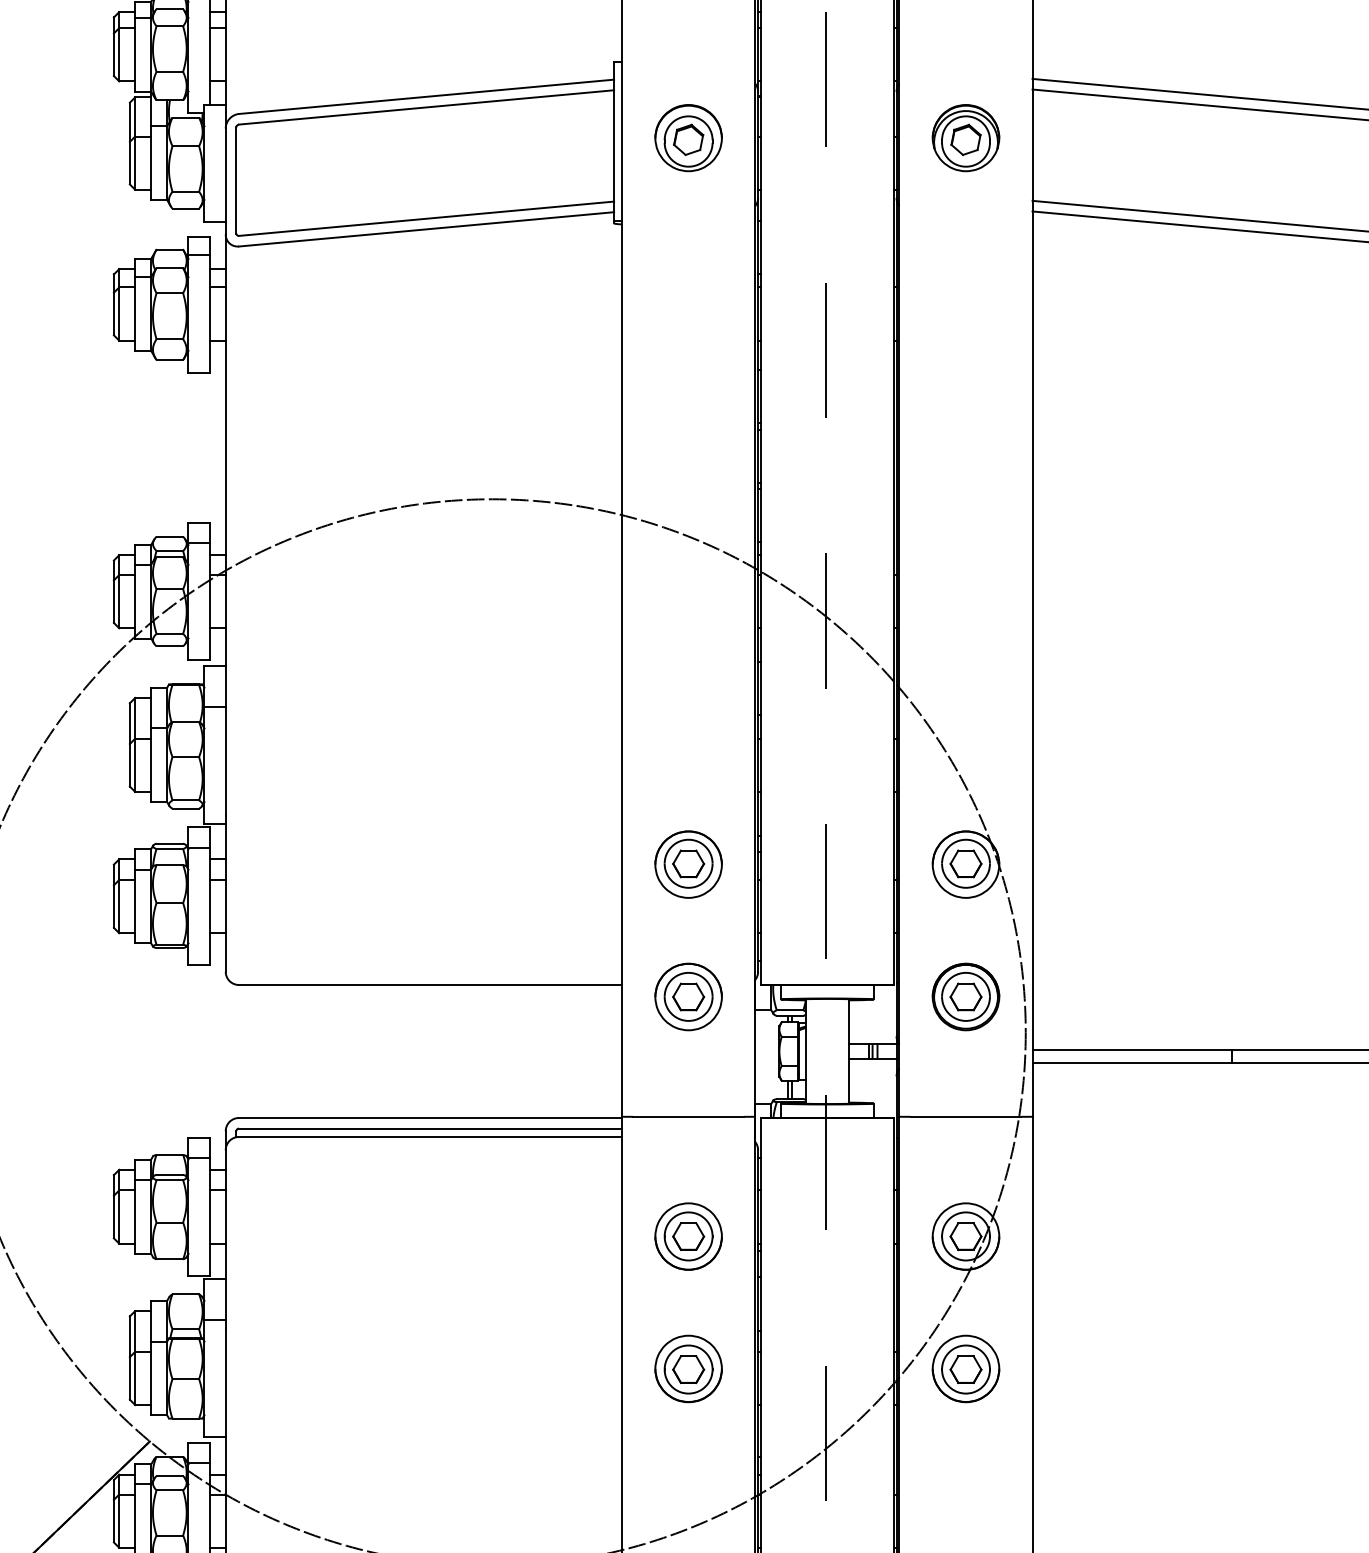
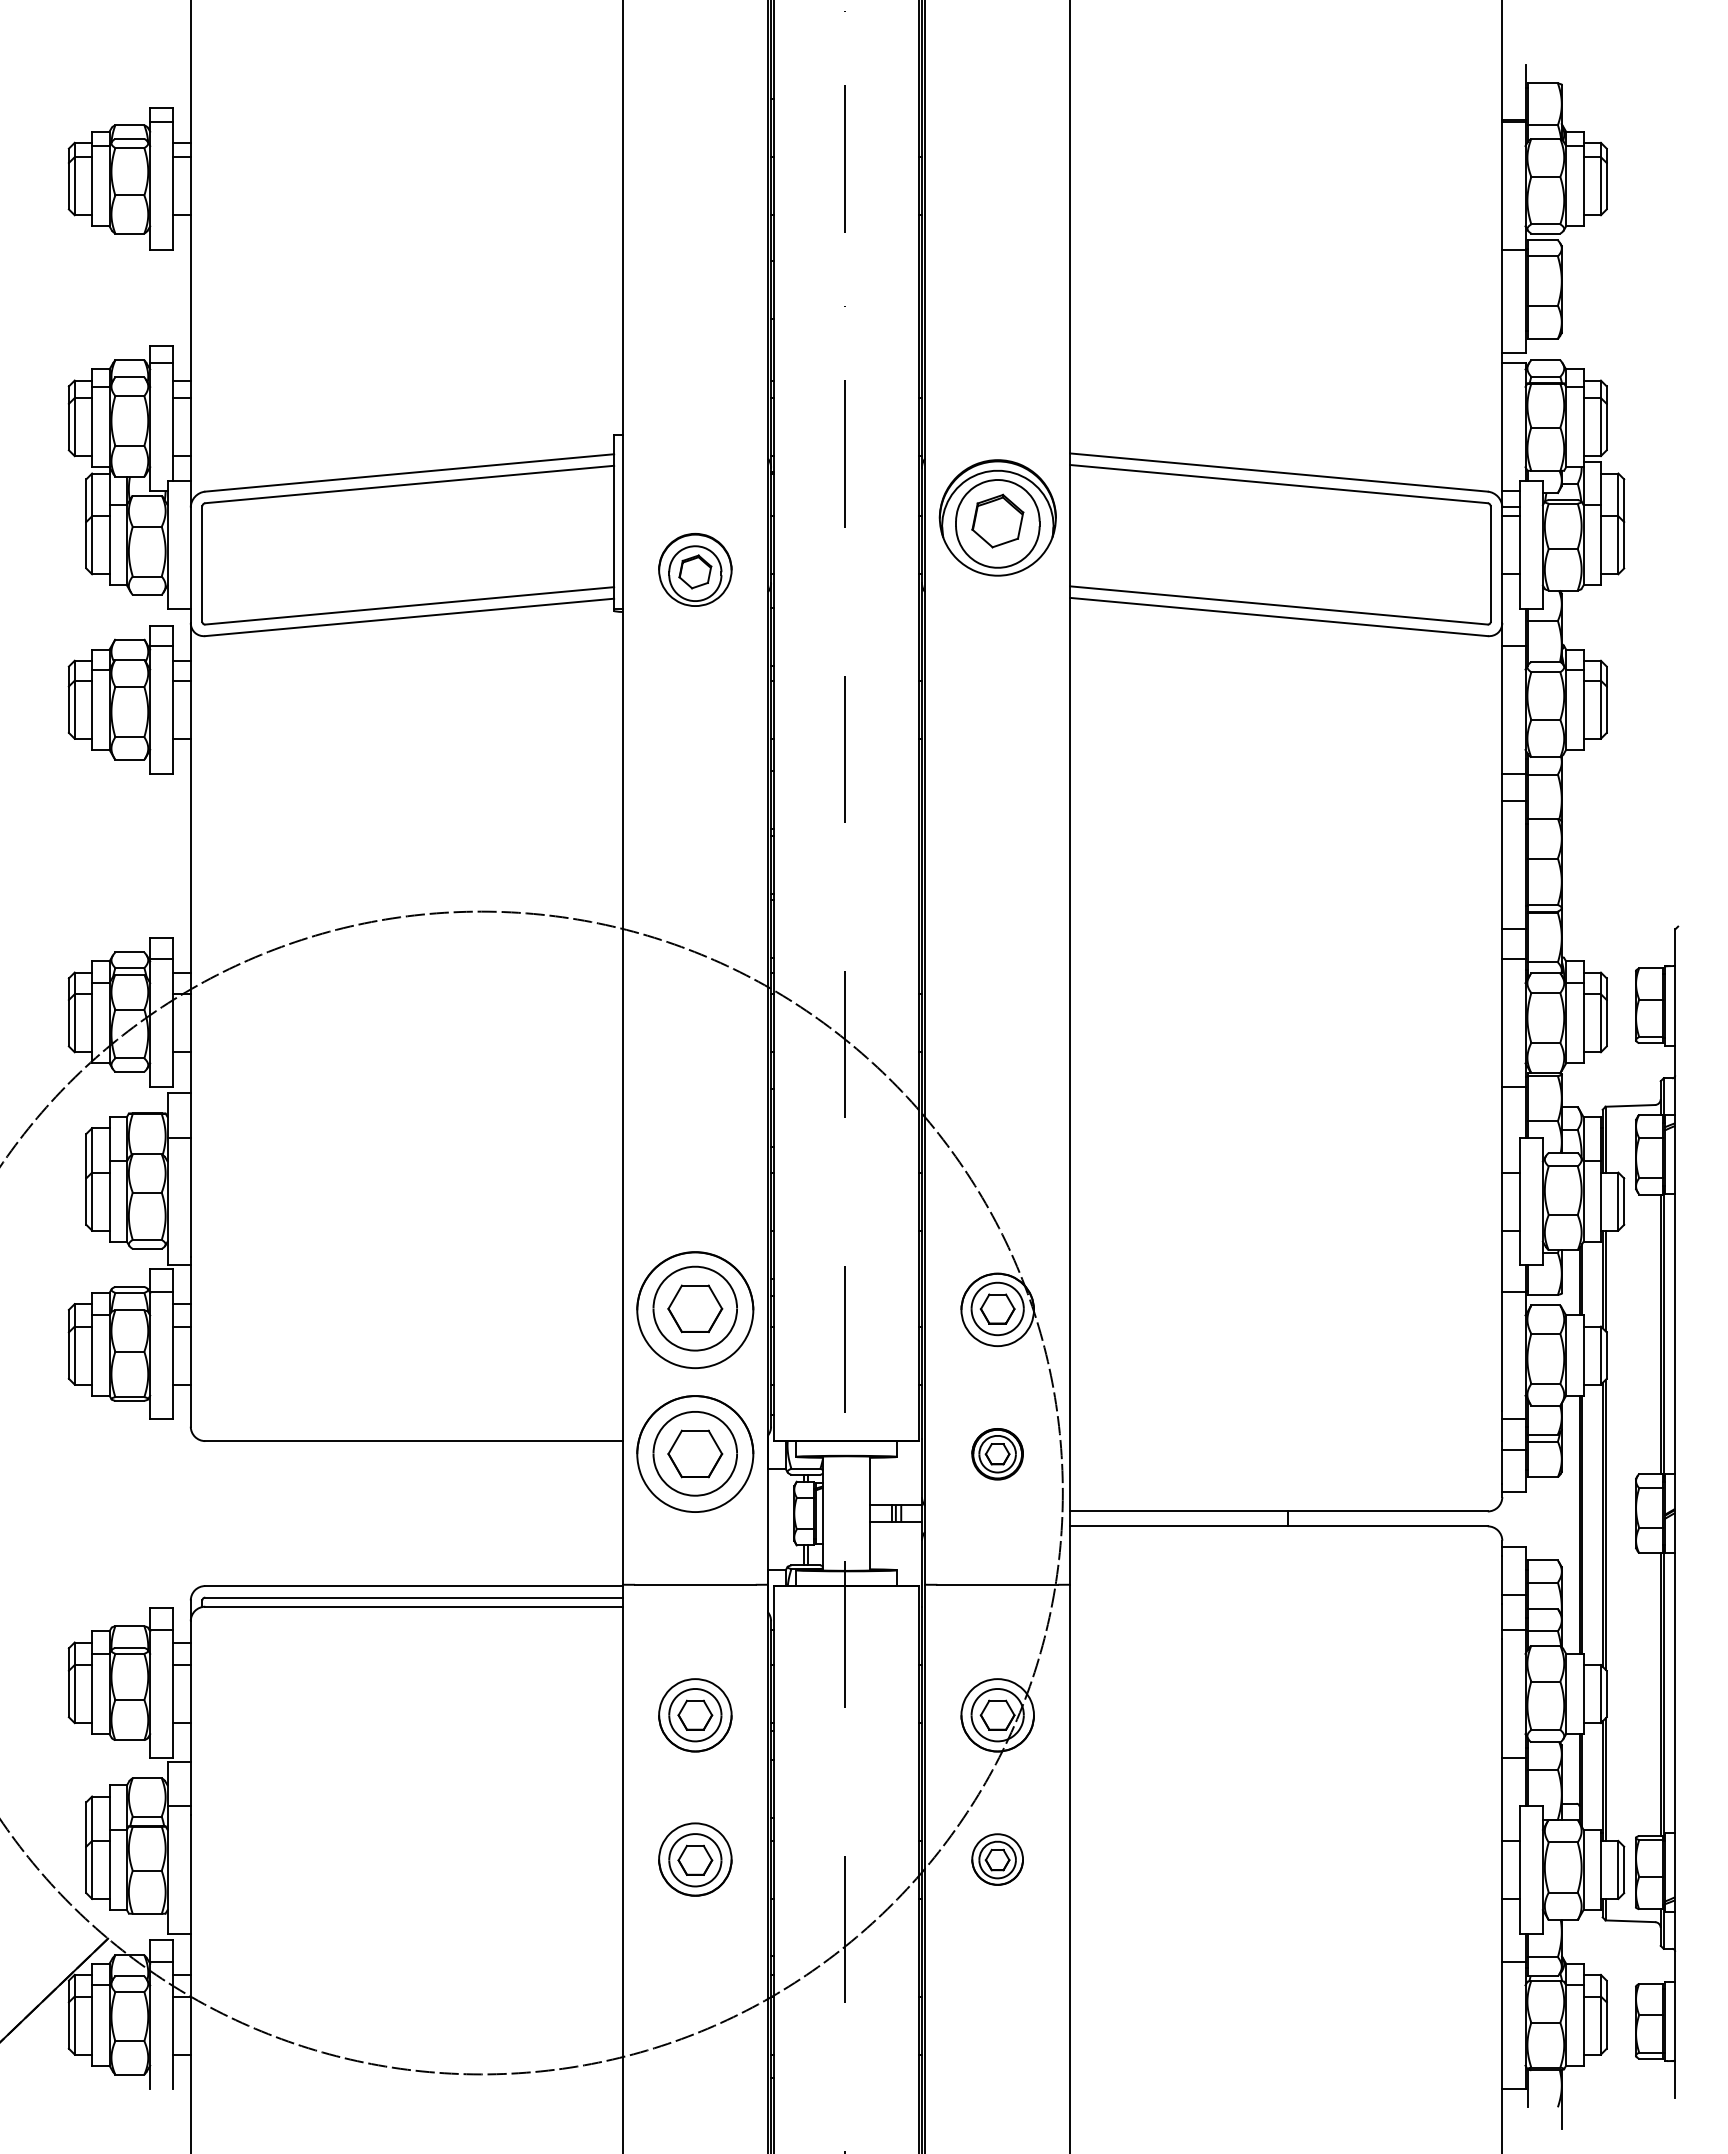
part: (688, 137) -> (695, 569), moved
part: (965, 137) -> (997, 517), size x1.6
part: (688, 864) -> (695, 1309), size x1.6
part: (688, 997) -> (695, 1454), size x1.6
part: (965, 997) -> (997, 1454), size x0.7
part: (965, 1368) -> (997, 1859), size x0.7

